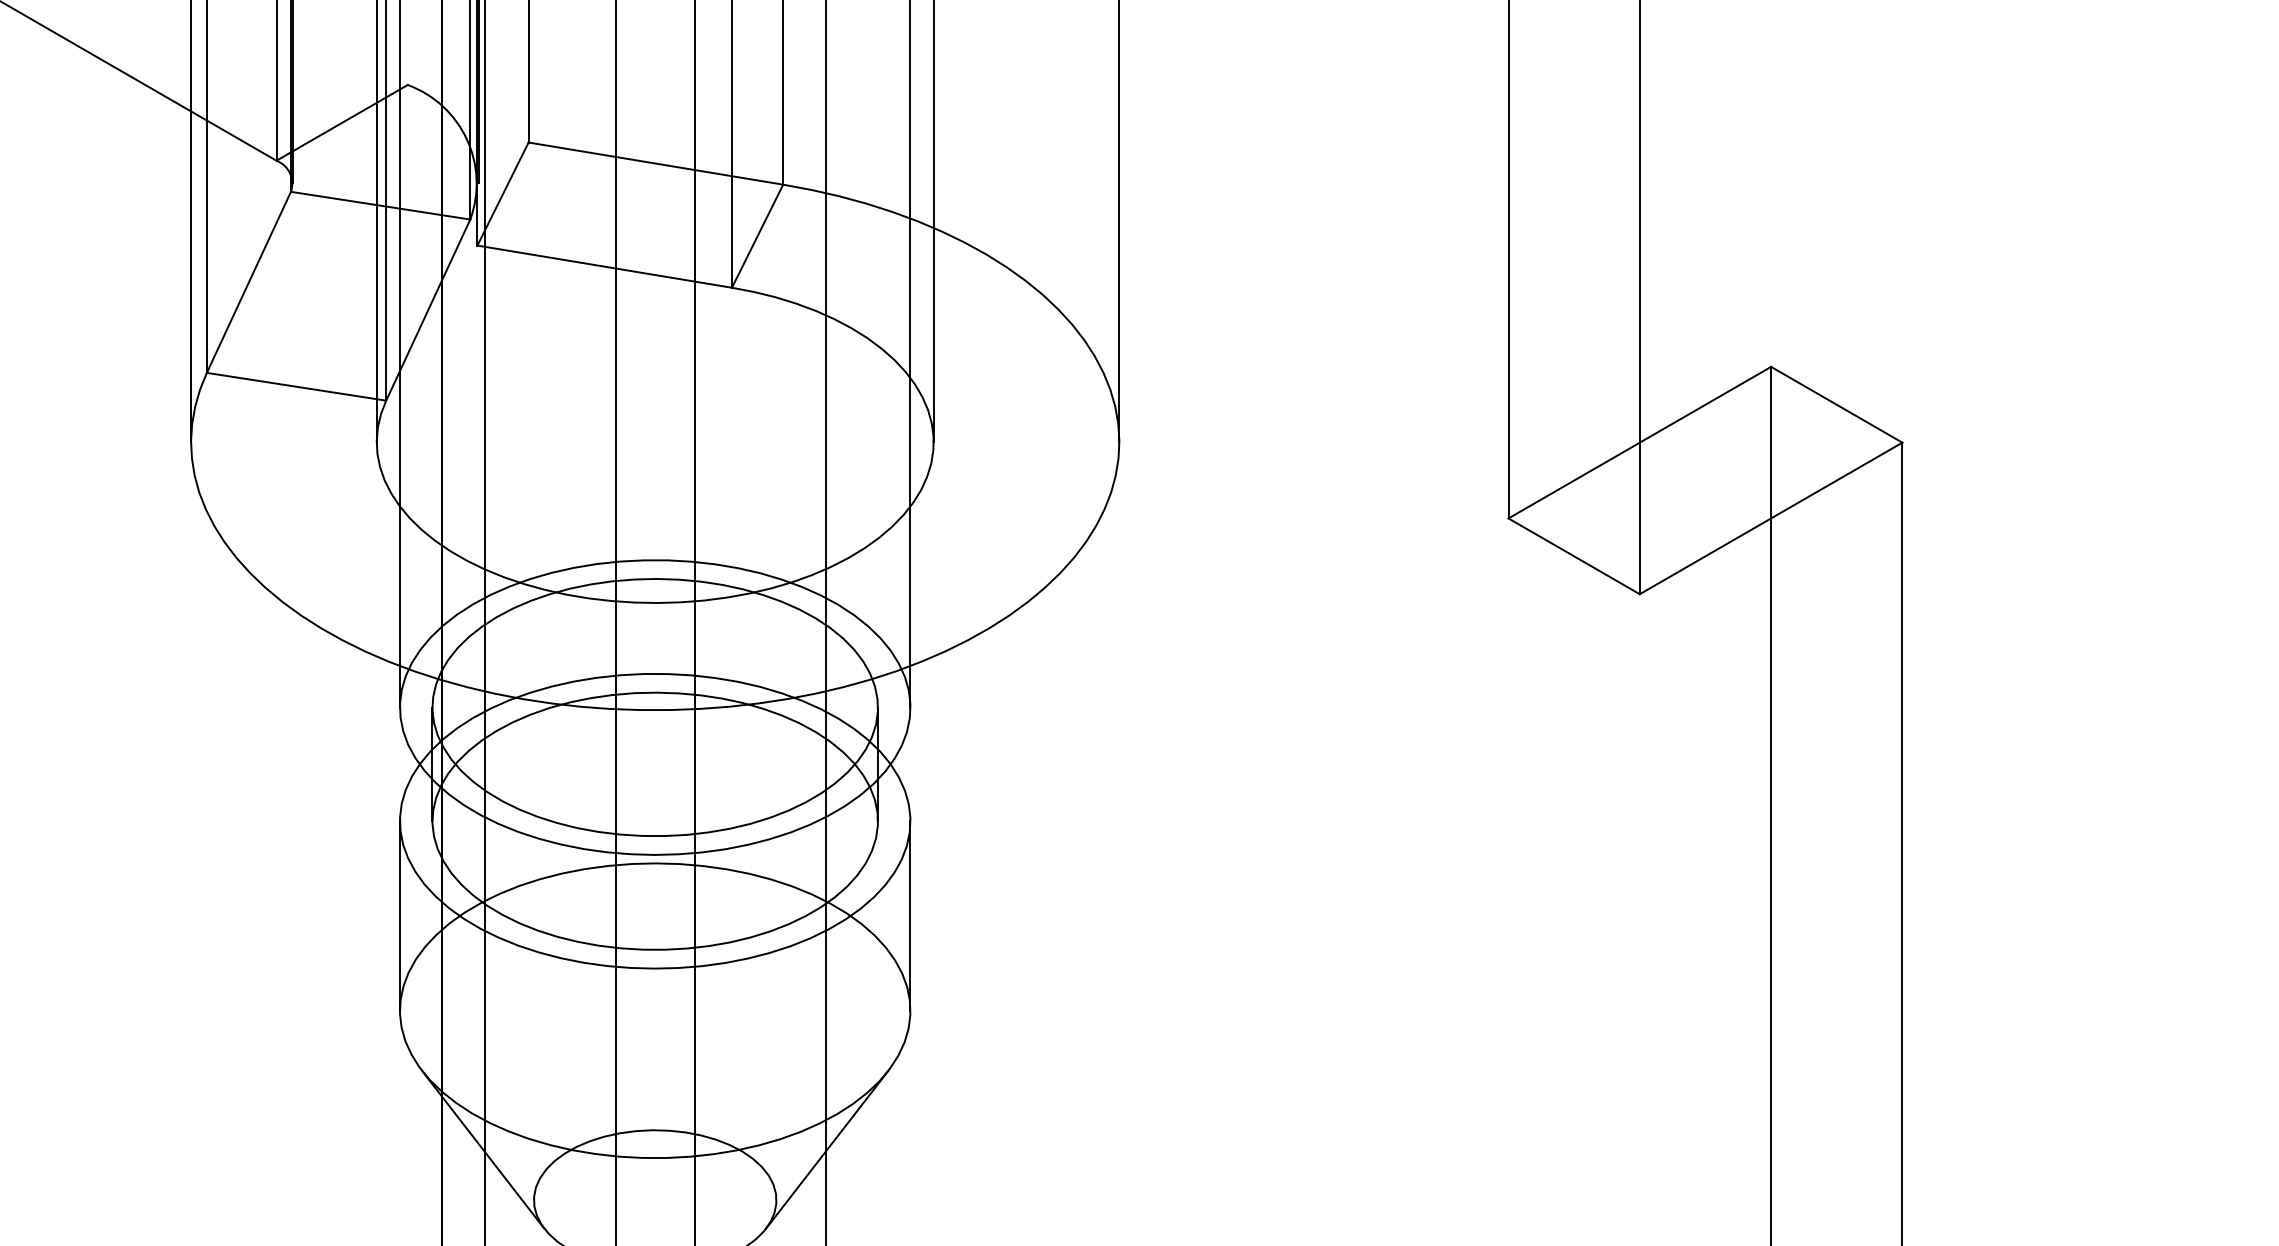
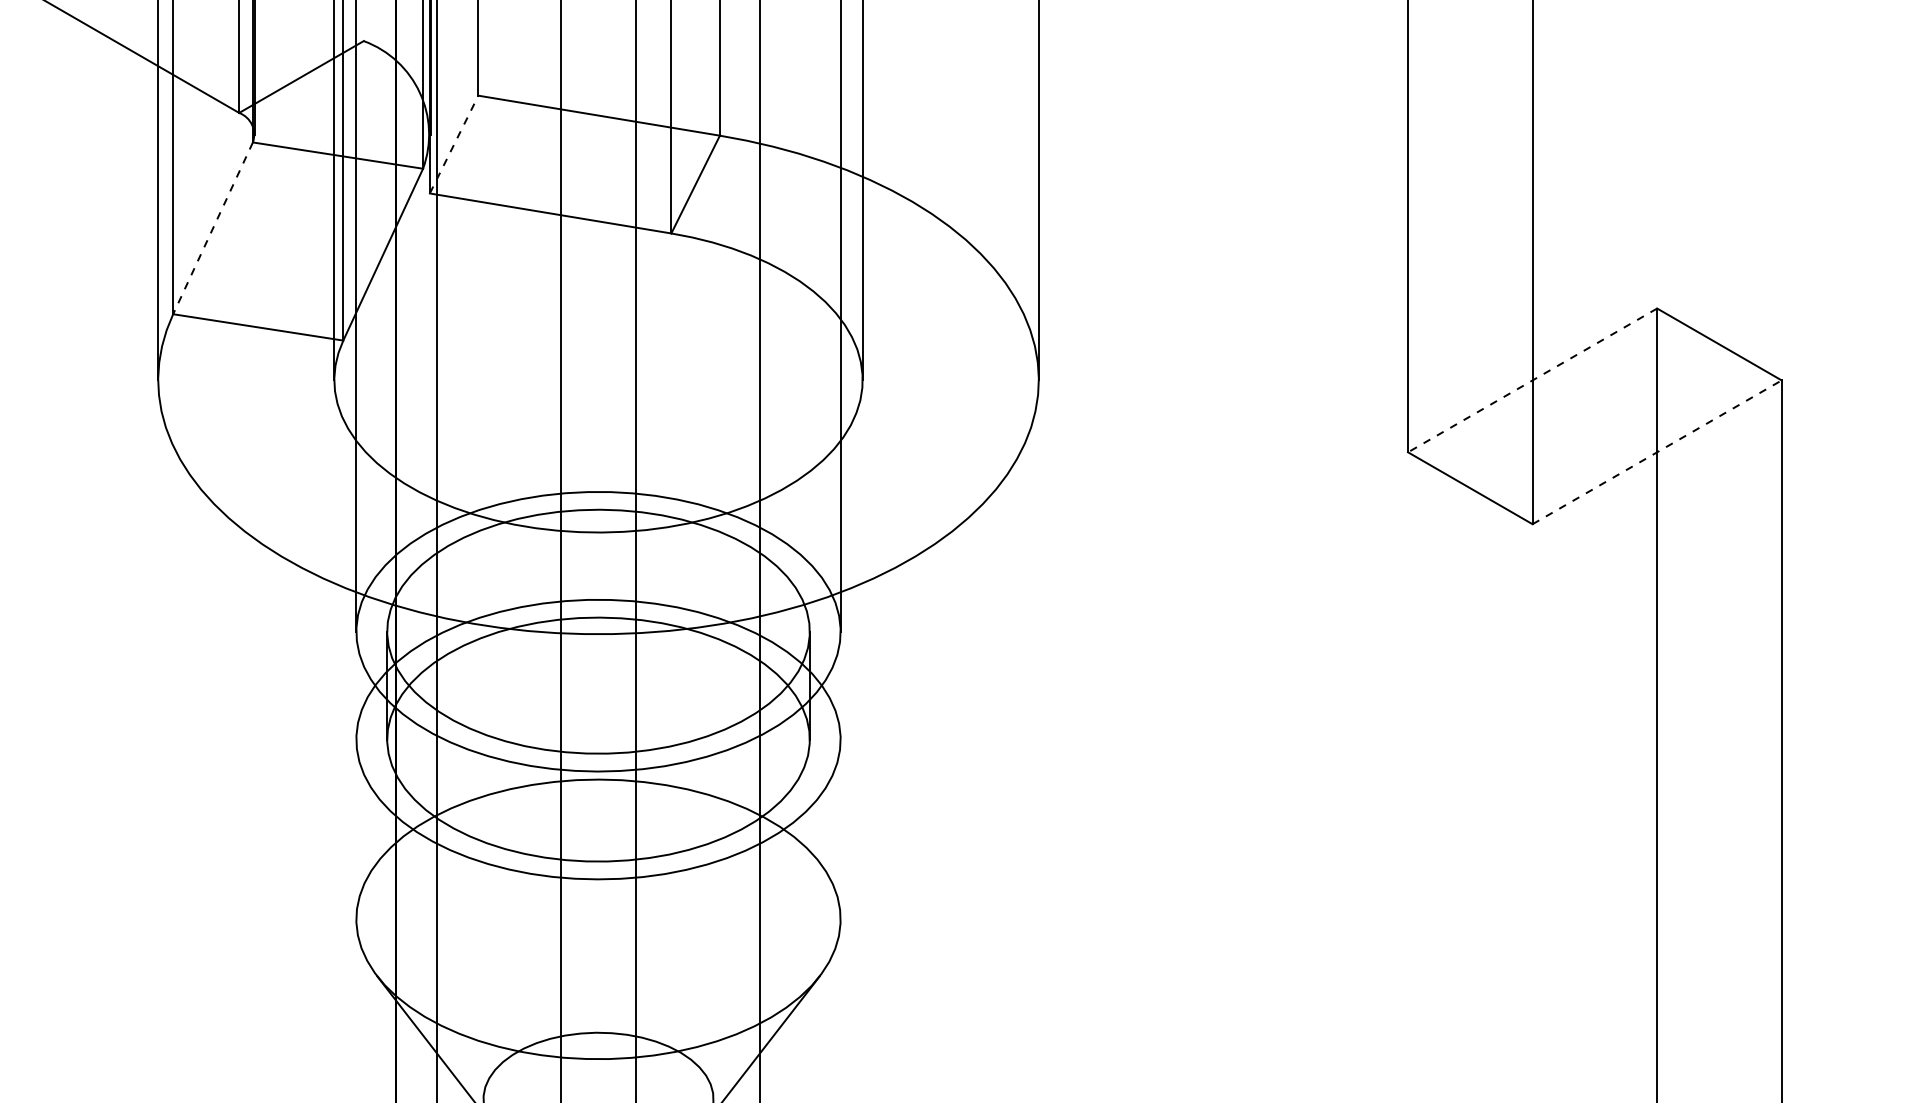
line: (503, 194) -> (454, 144), solid -> dashed
line: (248, 282) -> (212, 228), solid -> dashed
line: (1639, 442) -> (1532, 380), solid -> dashed
line: (1771, 518) -> (1657, 452), solid -> dashed
line: (399, 915) -> (355, 829), removed
line: (910, 915) -> (840, 829), removed

